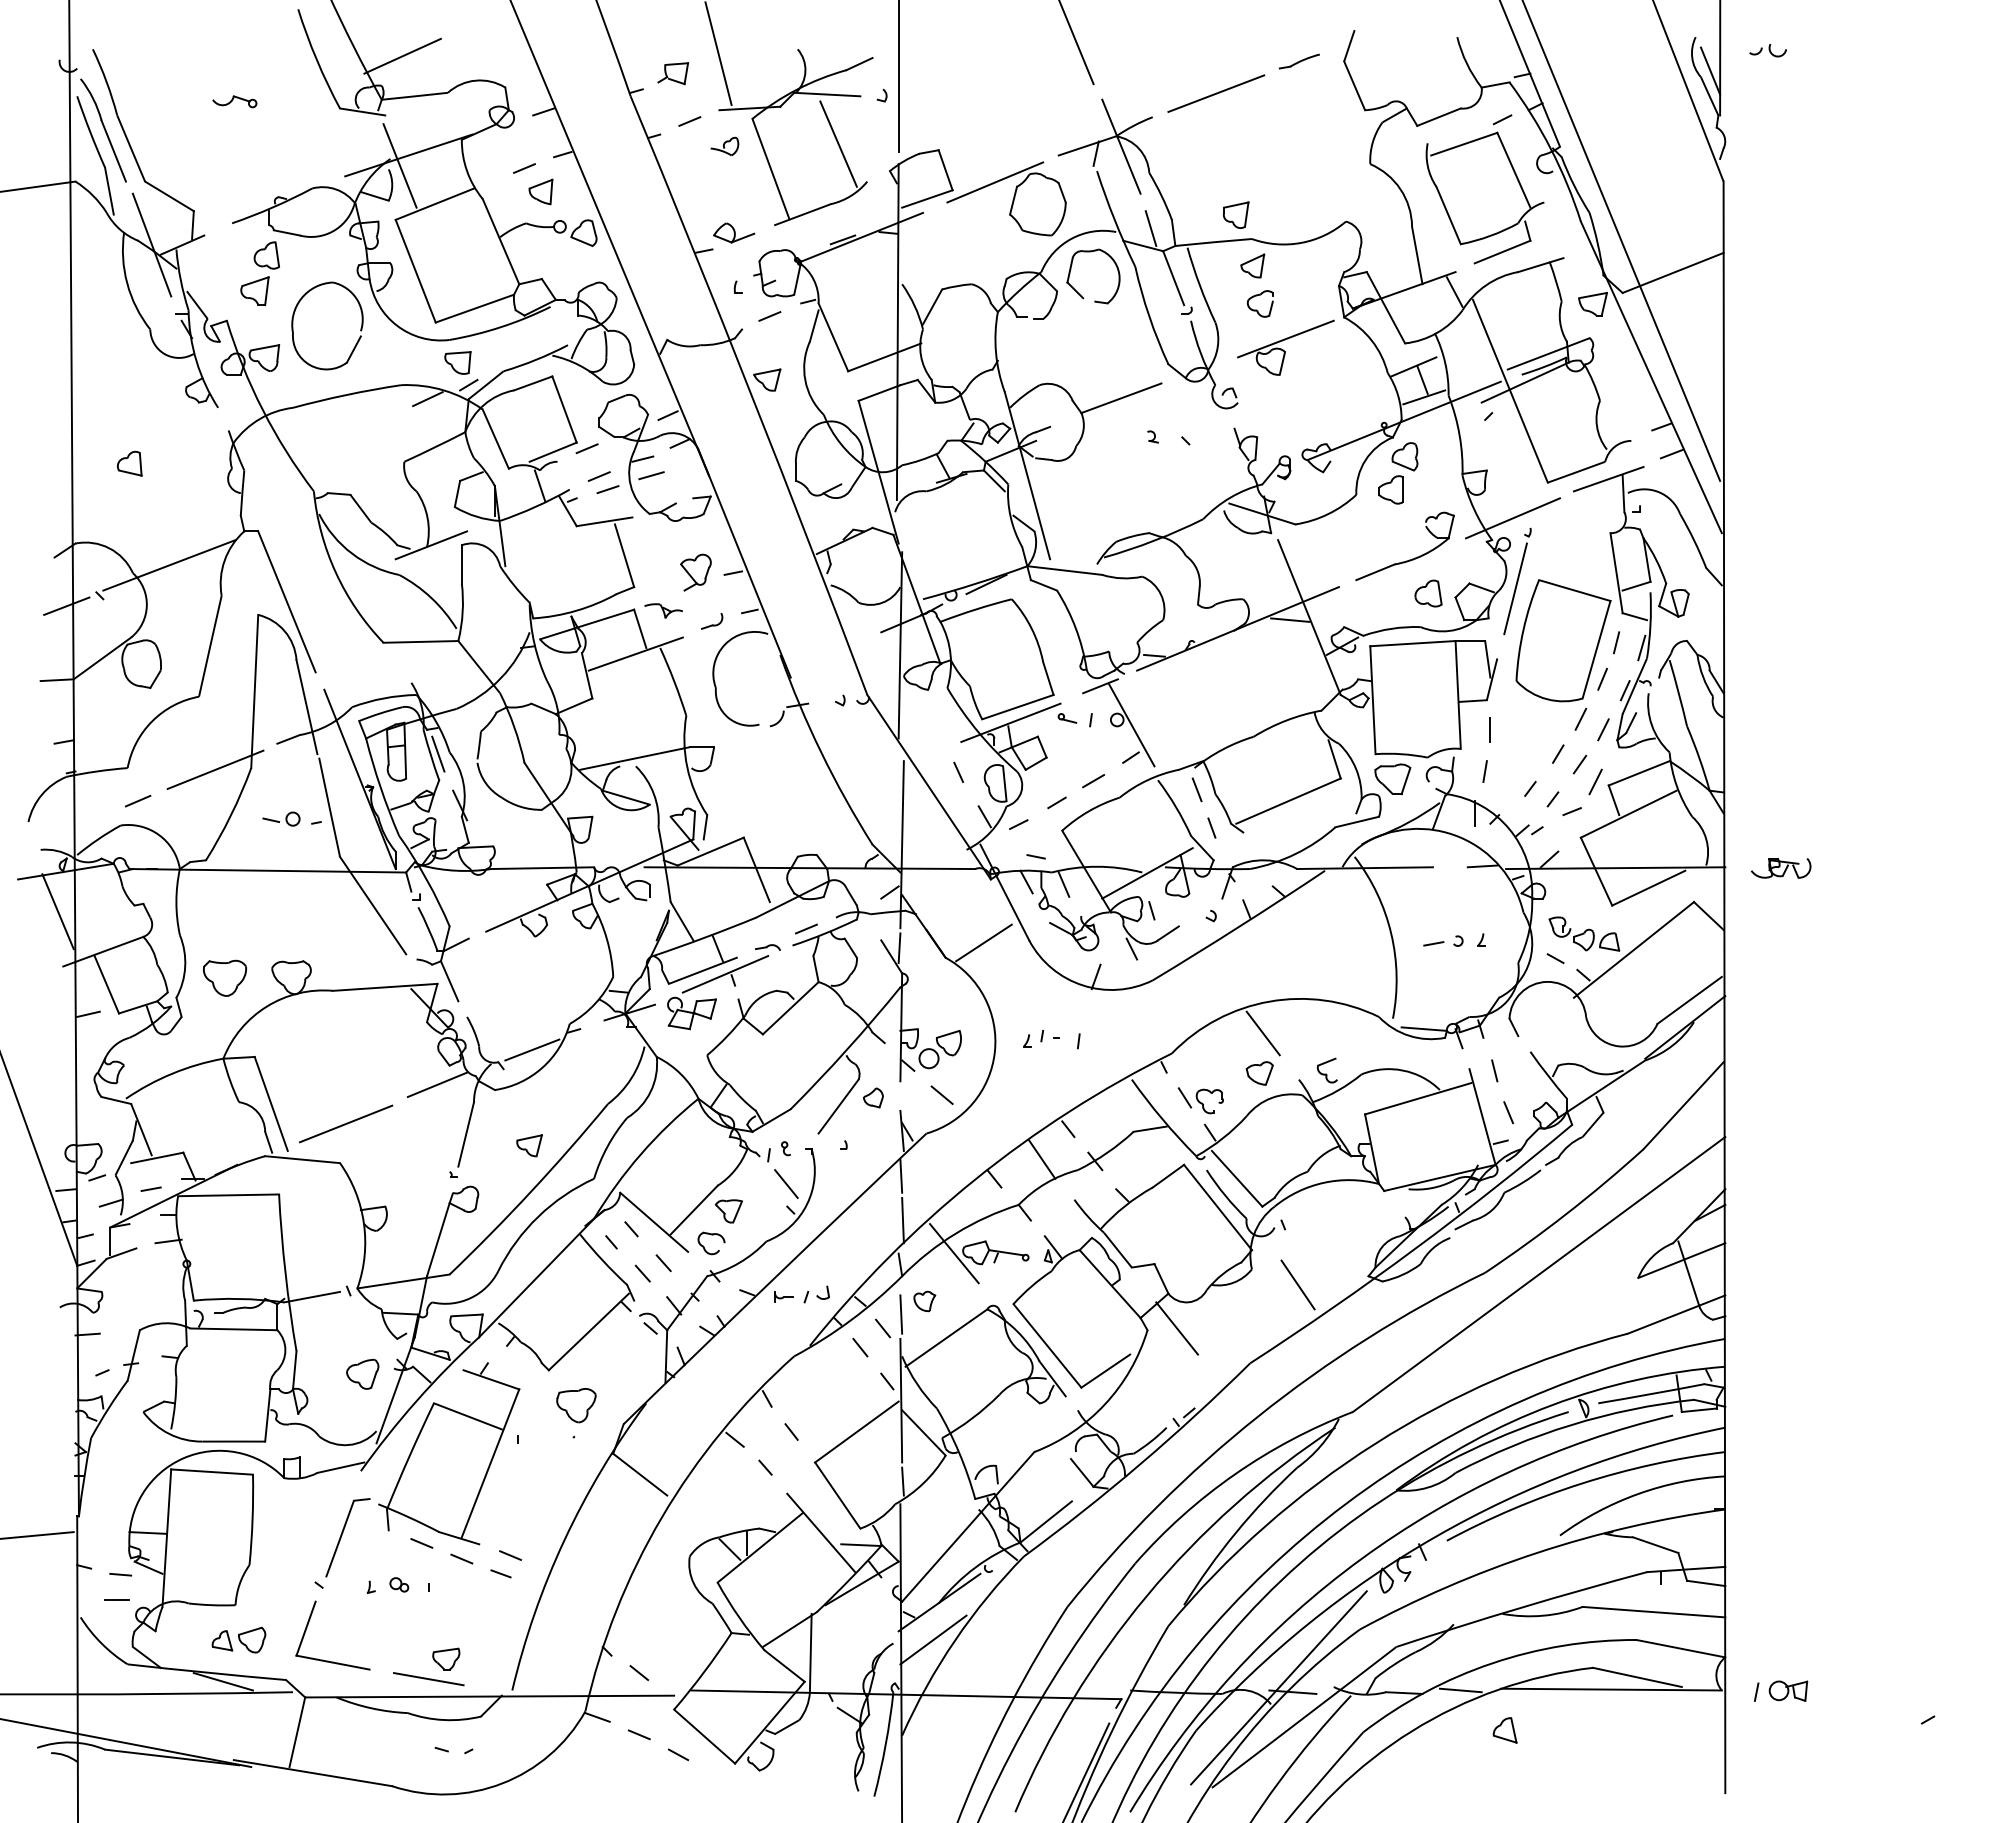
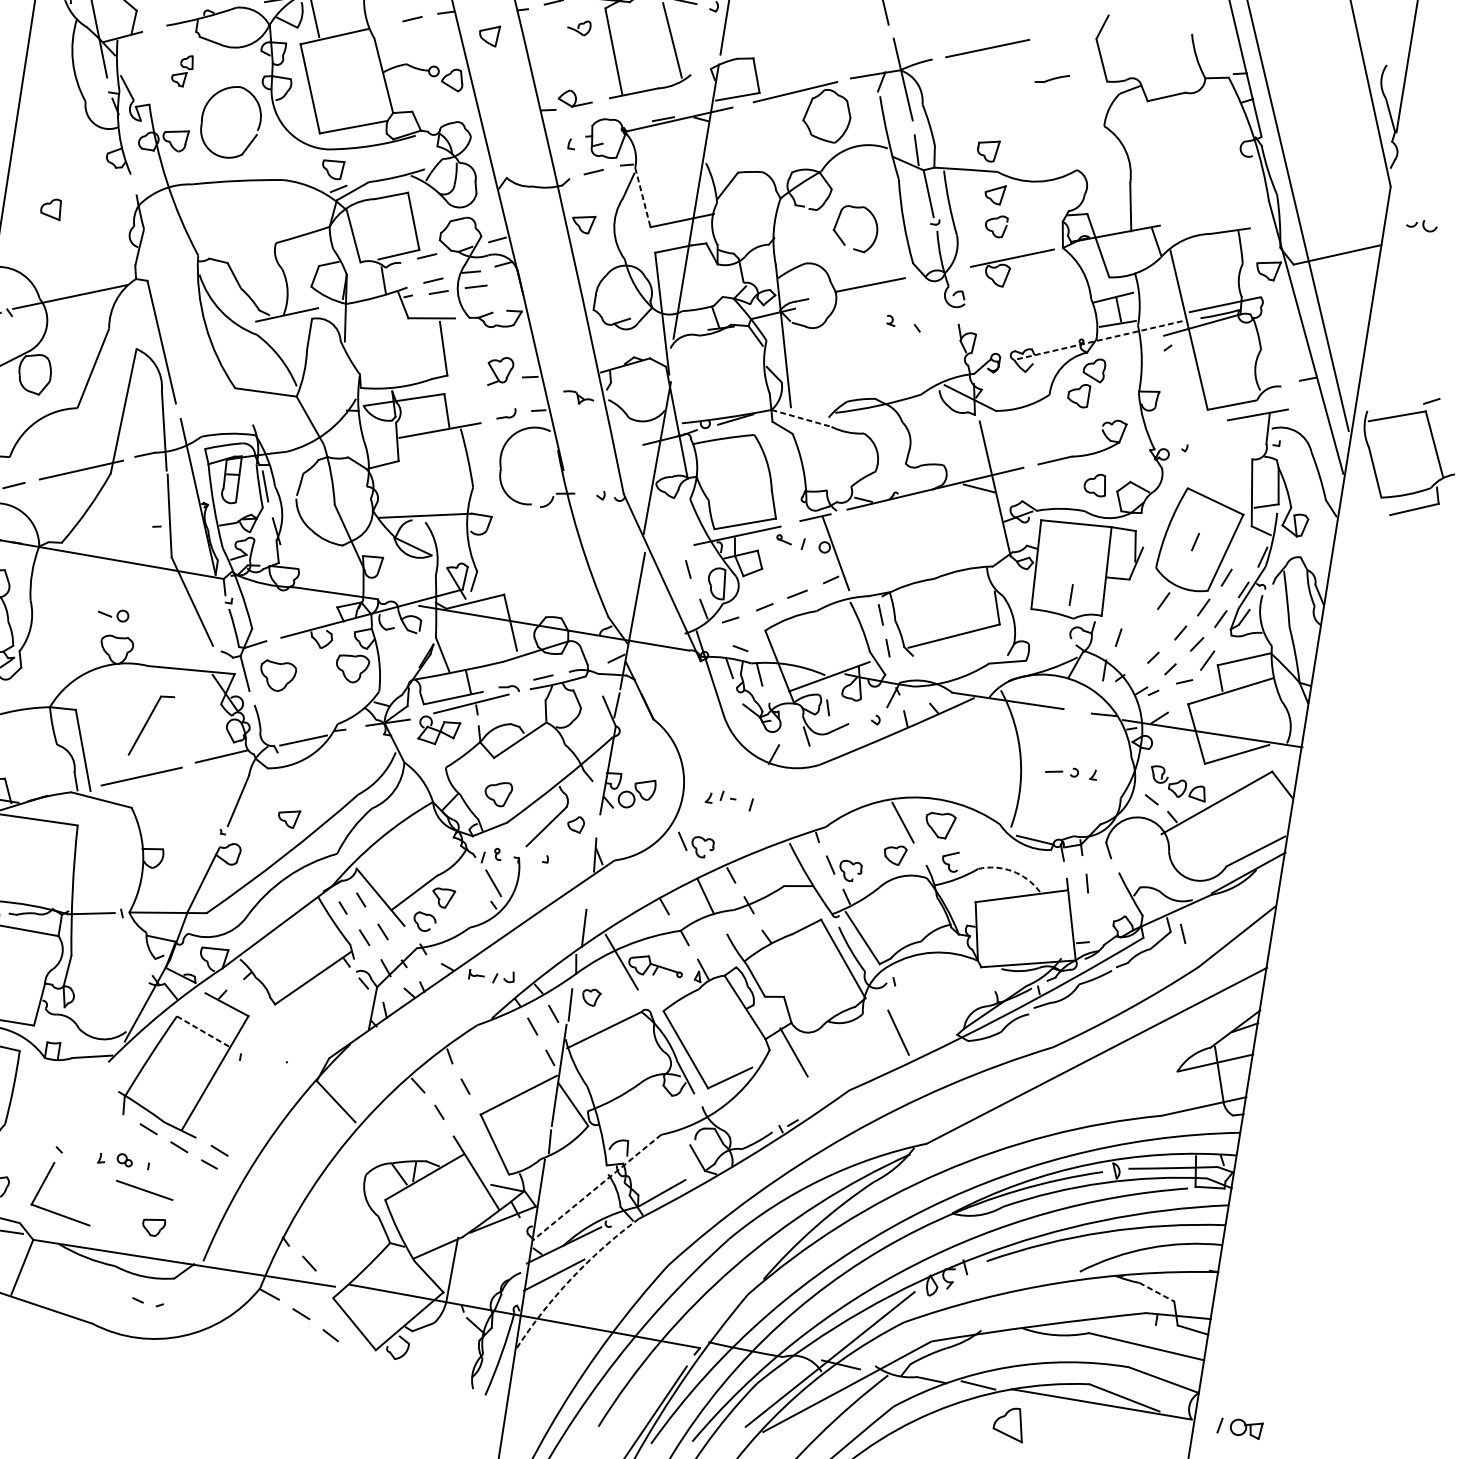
part: (1767, 50) -> (1421, 225), moved
part: (1298, 61) -> (1051, 78), moved
line: (1710, 70) -> (1394, 94), removed
part: (1514, 174) -> (1434, 447), moved
part: (540, 191) -> (488, 34), moved
part: (259, 273) -> (182, 70), size x0.6
part: (1077, 291) -> (840, 238), moved
line: (833, 337) -> (642, 197), solid -> dashed
line: (427, 399) -> (303, 195), removed
line: (1403, 421) -> (1097, 340), solid -> dashed
line: (1671, 453) -> (1312, 402), removed
line: (1513, 518) -> (1174, 434), removed
line: (1064, 570) -> (801, 418), solid -> dashed
line: (1515, 588) -> (1167, 492), removed
part: (663, 610) -> (578, 397), moved
line: (1616, 642) -> (1195, 541), moved
line: (1531, 718) -> (1163, 600), added
line: (1489, 729) -> (1070, 594), moved
part: (1392, 779) -> (939, 825), moved
part: (281, 818) -> (113, 614), moved
part: (1781, 868) -> (1348, 755), removed
line: (983, 942) -> (686, 711), removed
part: (224, 977) -> (277, 675), moved
arc: (1403, 1070) -> (1012, 871), solid -> dashed
line: (941, 1094) -> (632, 830), removed
part: (1019, 1100) -> (695, 845), added
line: (1508, 1112) -> (1183, 933), moved
line: (901, 1175) -> (588, 891), removed
part: (362, 1373) -> (498, 793), moved
part: (576, 1405) -> (352, 668), moved
line: (467, 1416) -> (202, 1031), solid -> dashed
line: (968, 1526) -> (597, 1187), solid -> dashed
part: (347, 1537) -> (151, 725), moved
line: (1655, 1545) -> (1156, 1292), solid -> dashed
arc: (955, 1640) -> (572, 1278), solid -> dashed
line: (428, 1679) -> (144, 1190), moved
part: (1504, 1730) -> (1008, 1423), size x1.6

